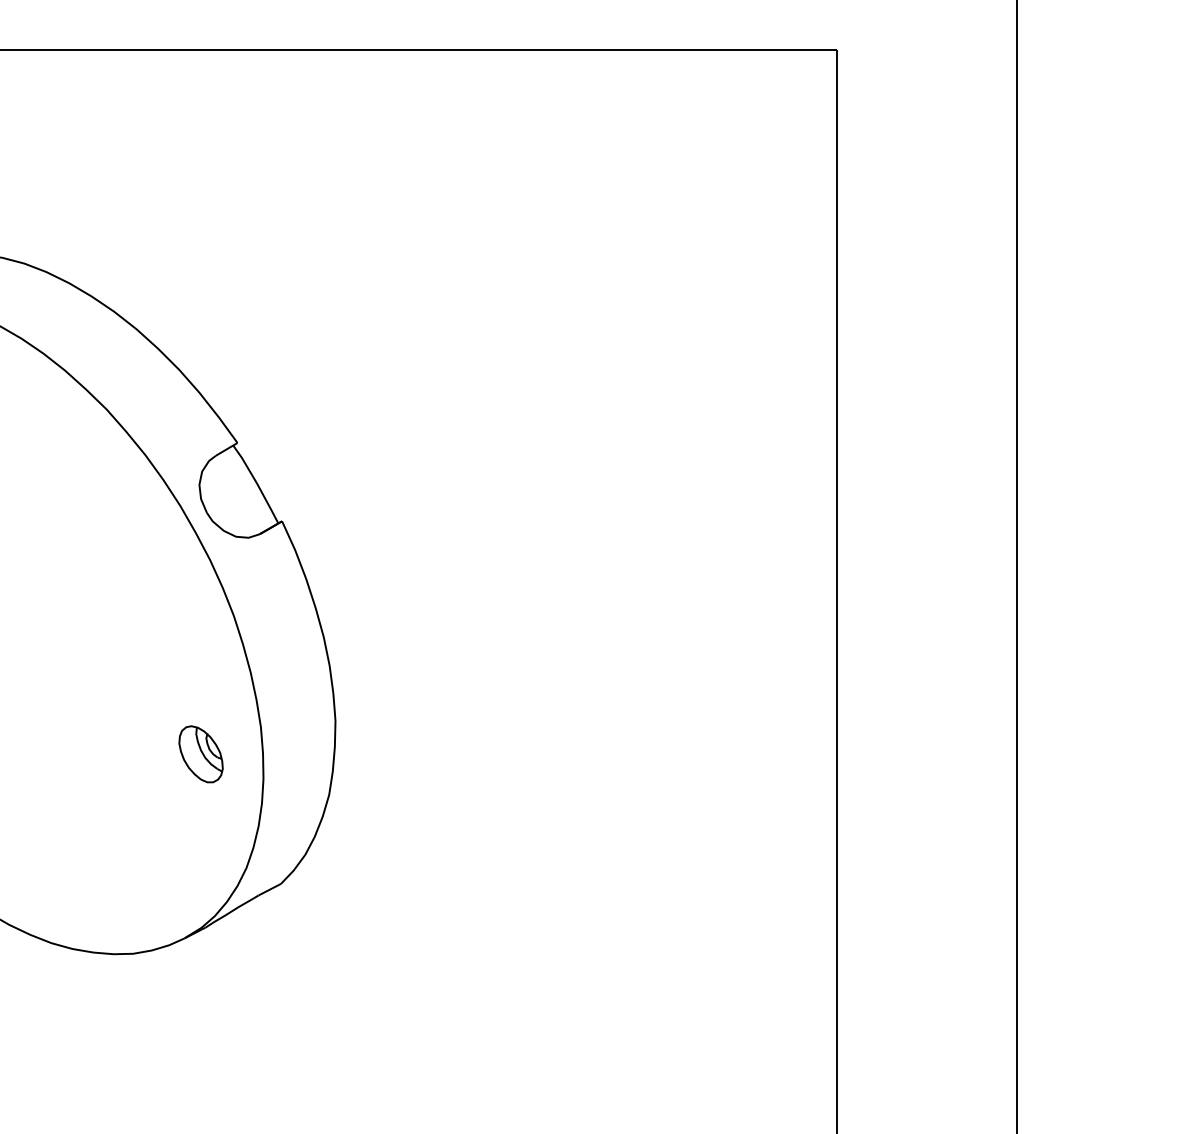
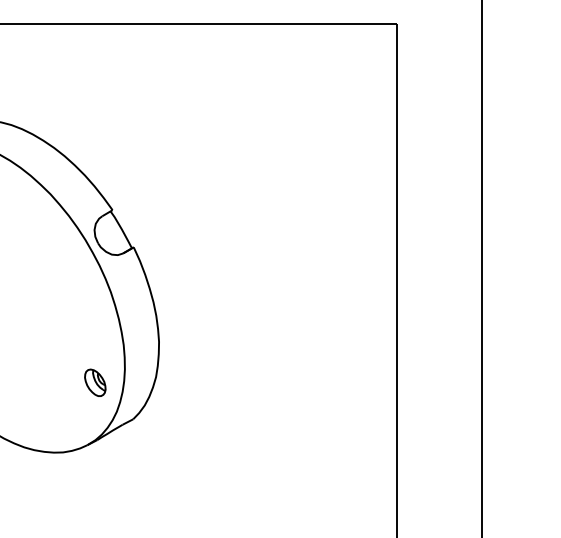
part: (201, 753) -> (95, 382), moved

